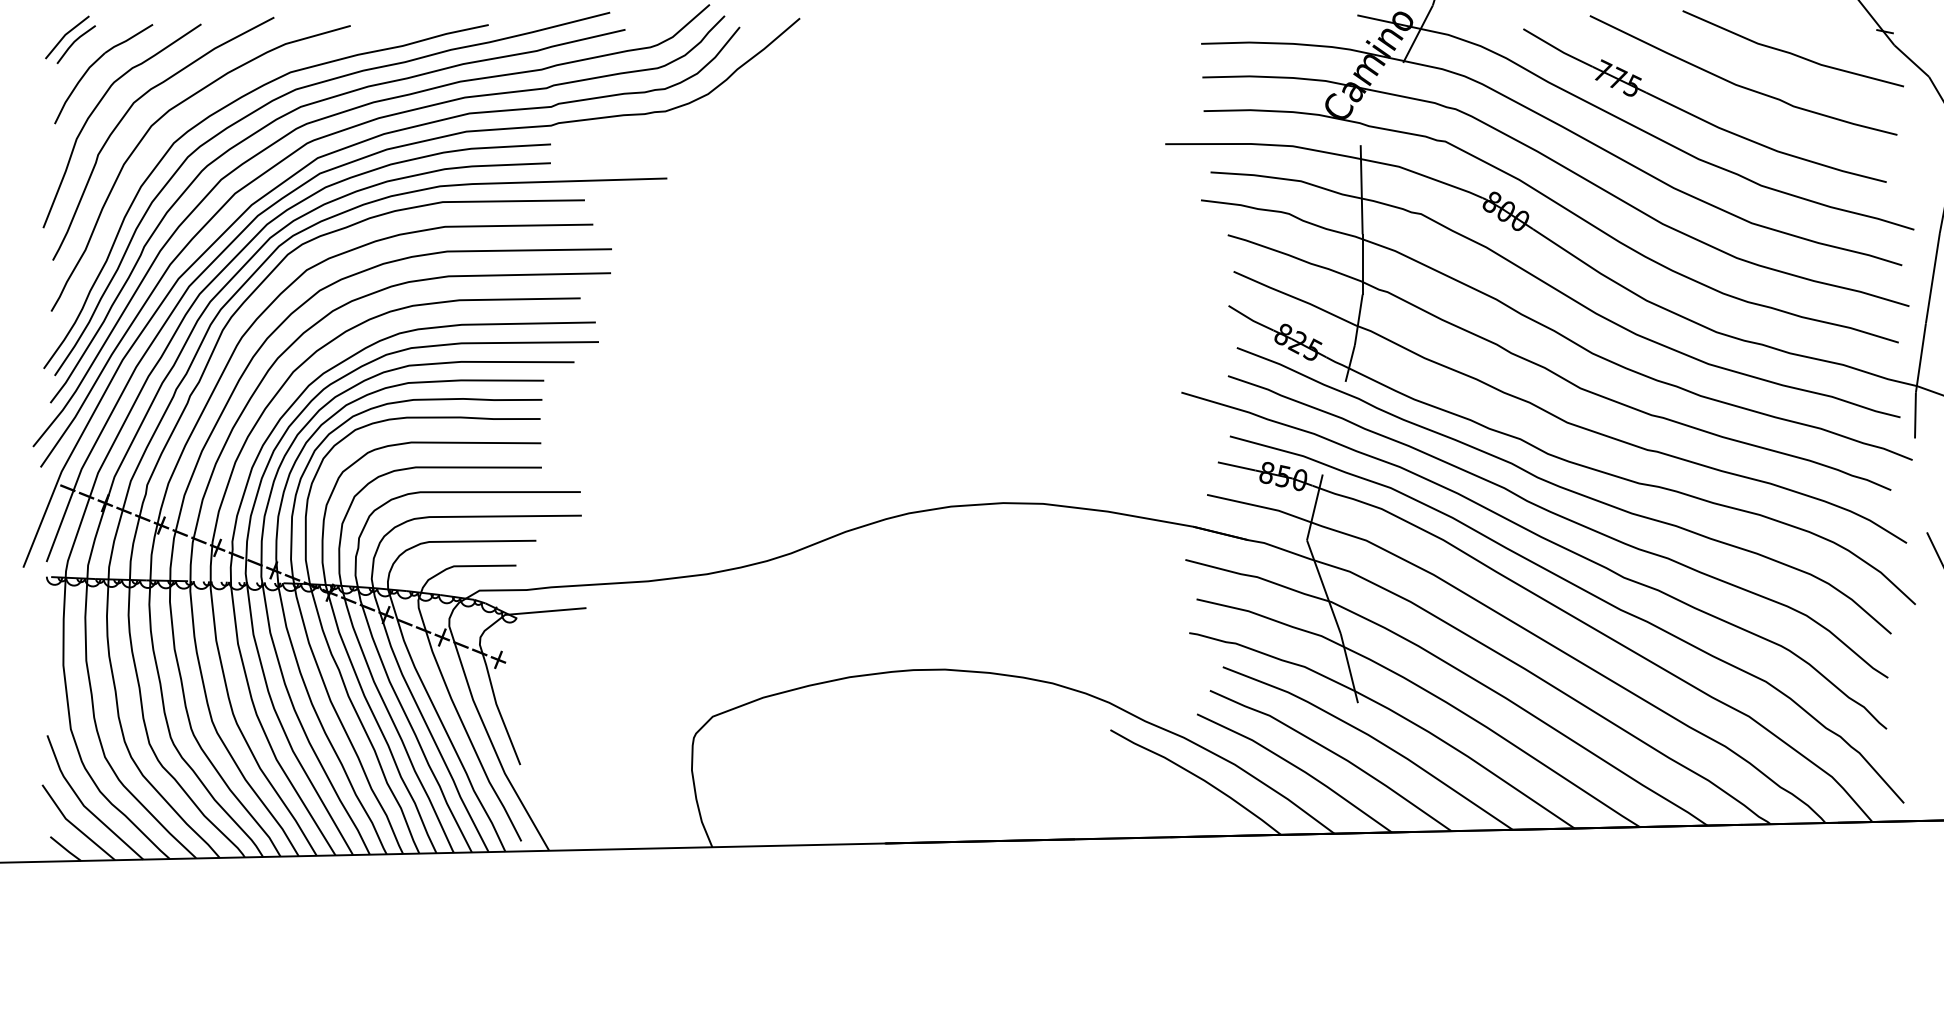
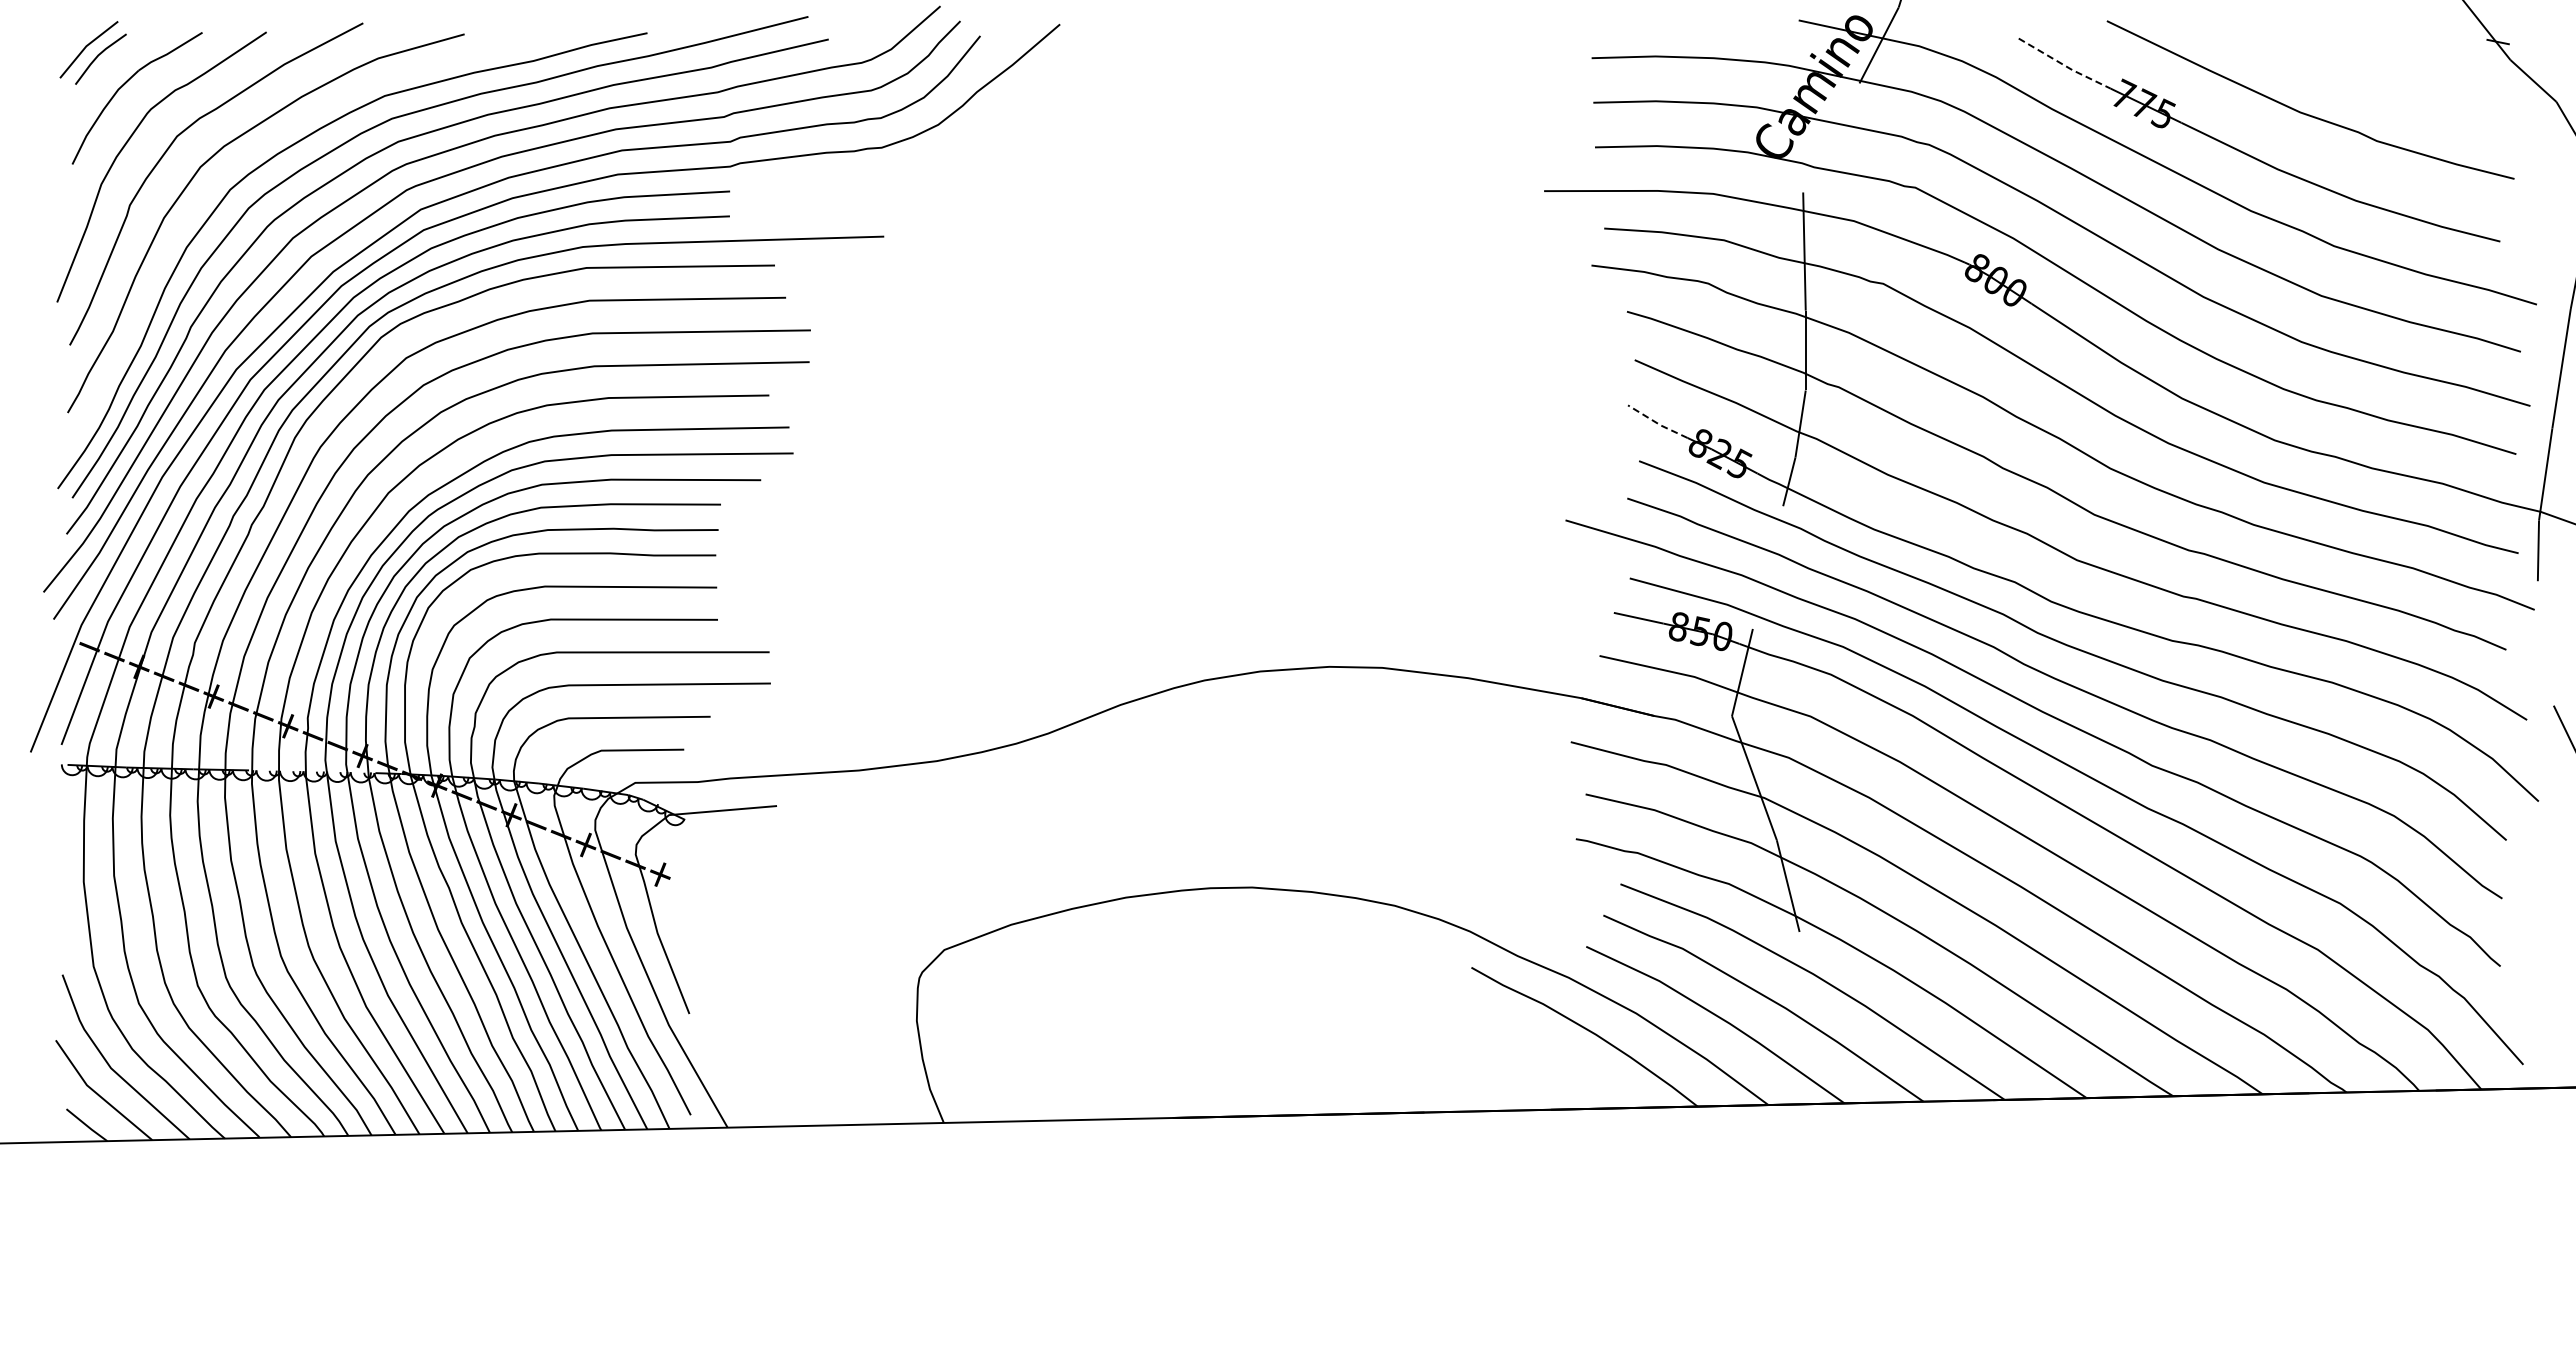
line: (1557, 49) -> (2064, 65), solid -> dashed
line: (1792, 53) -> (2375, 70), removed
line: (1250, 319) -> (1657, 423), solid -> dashed

